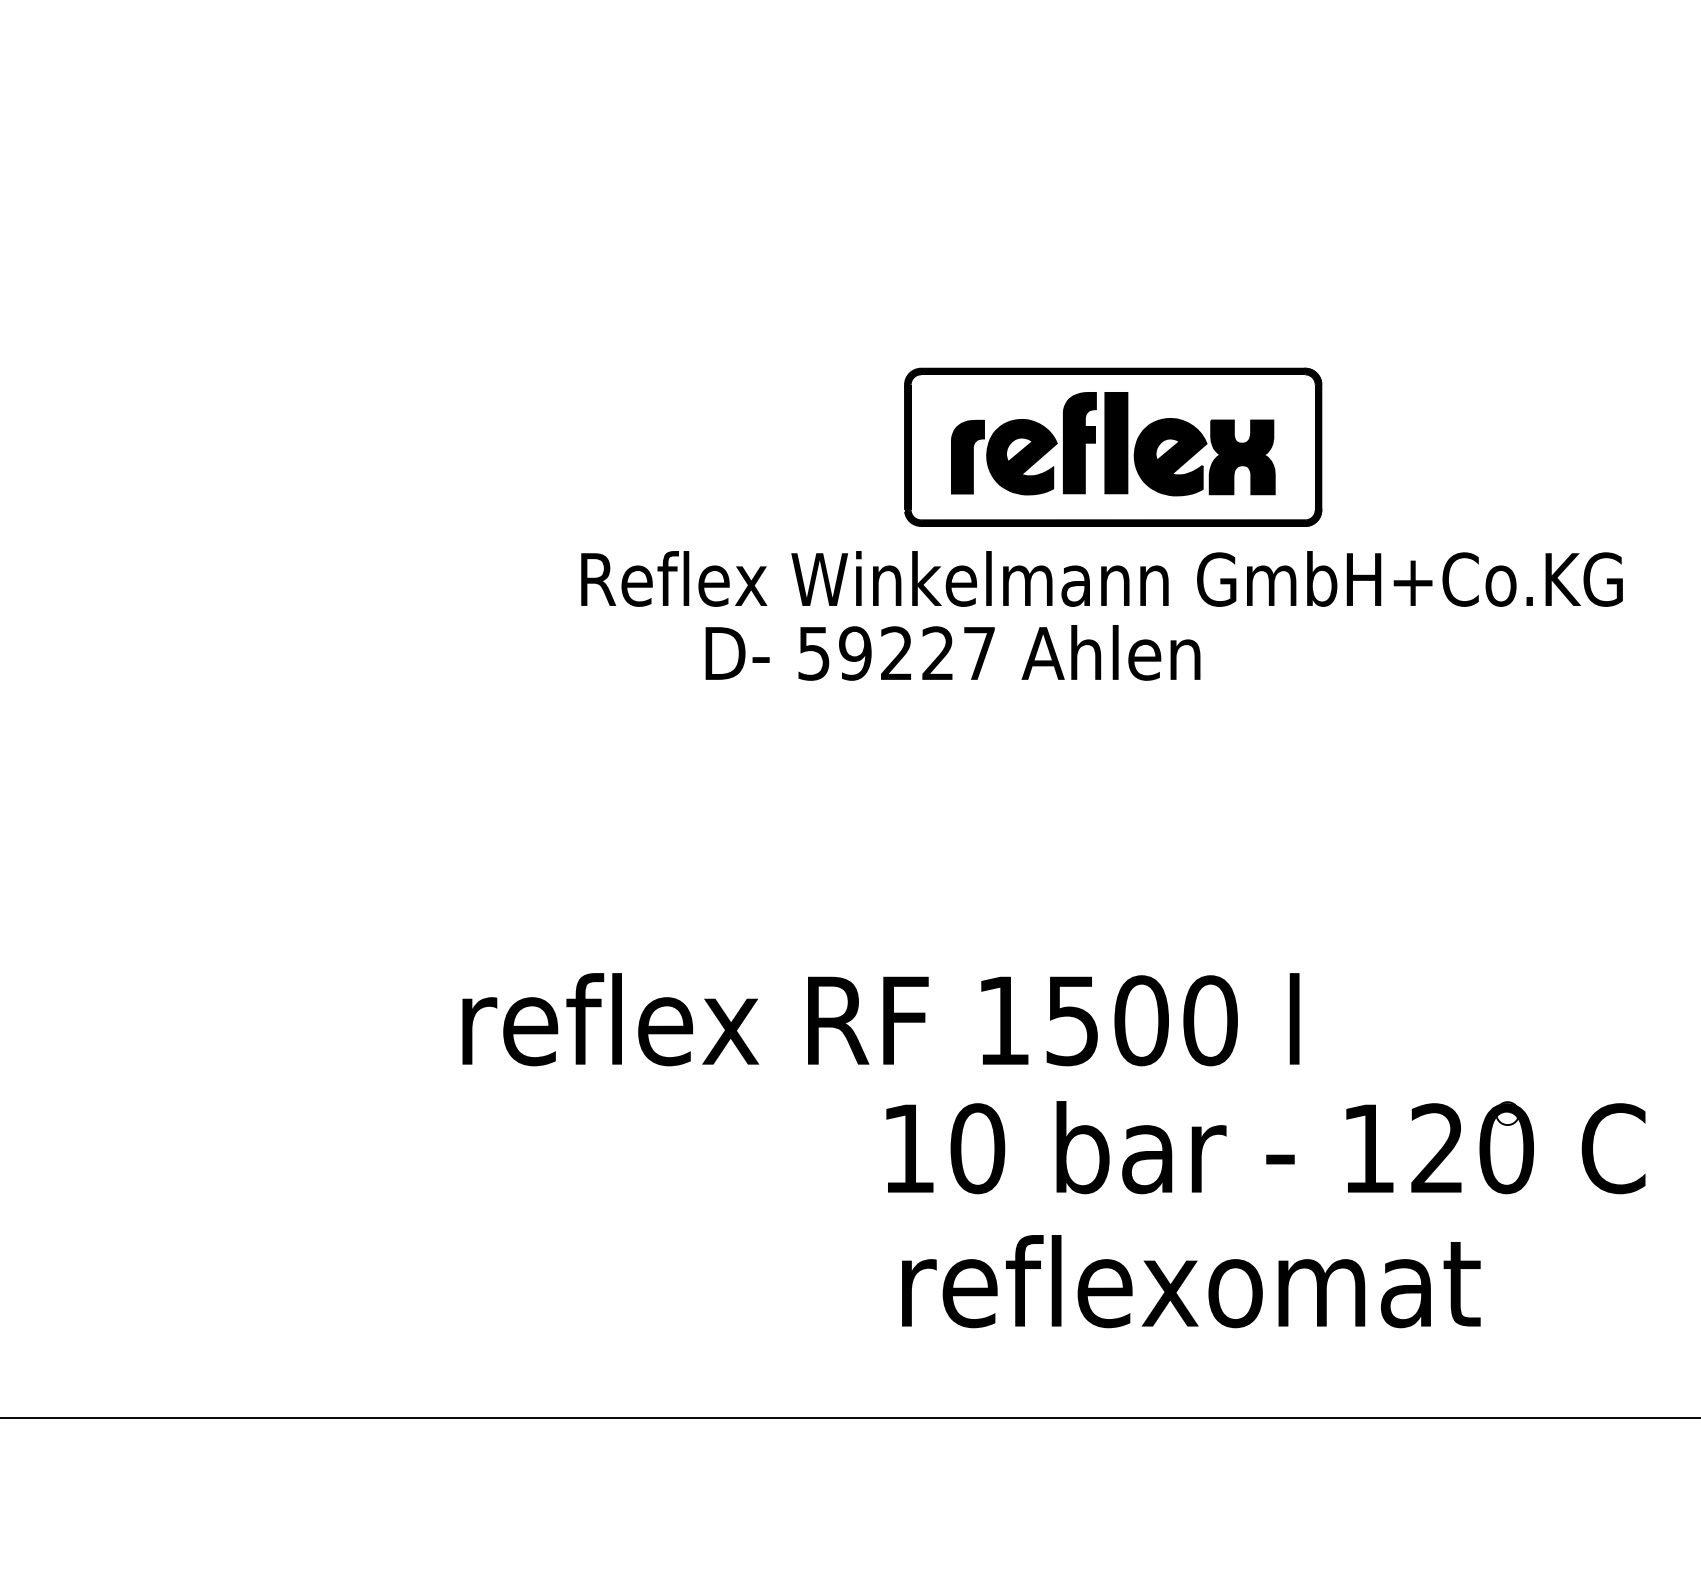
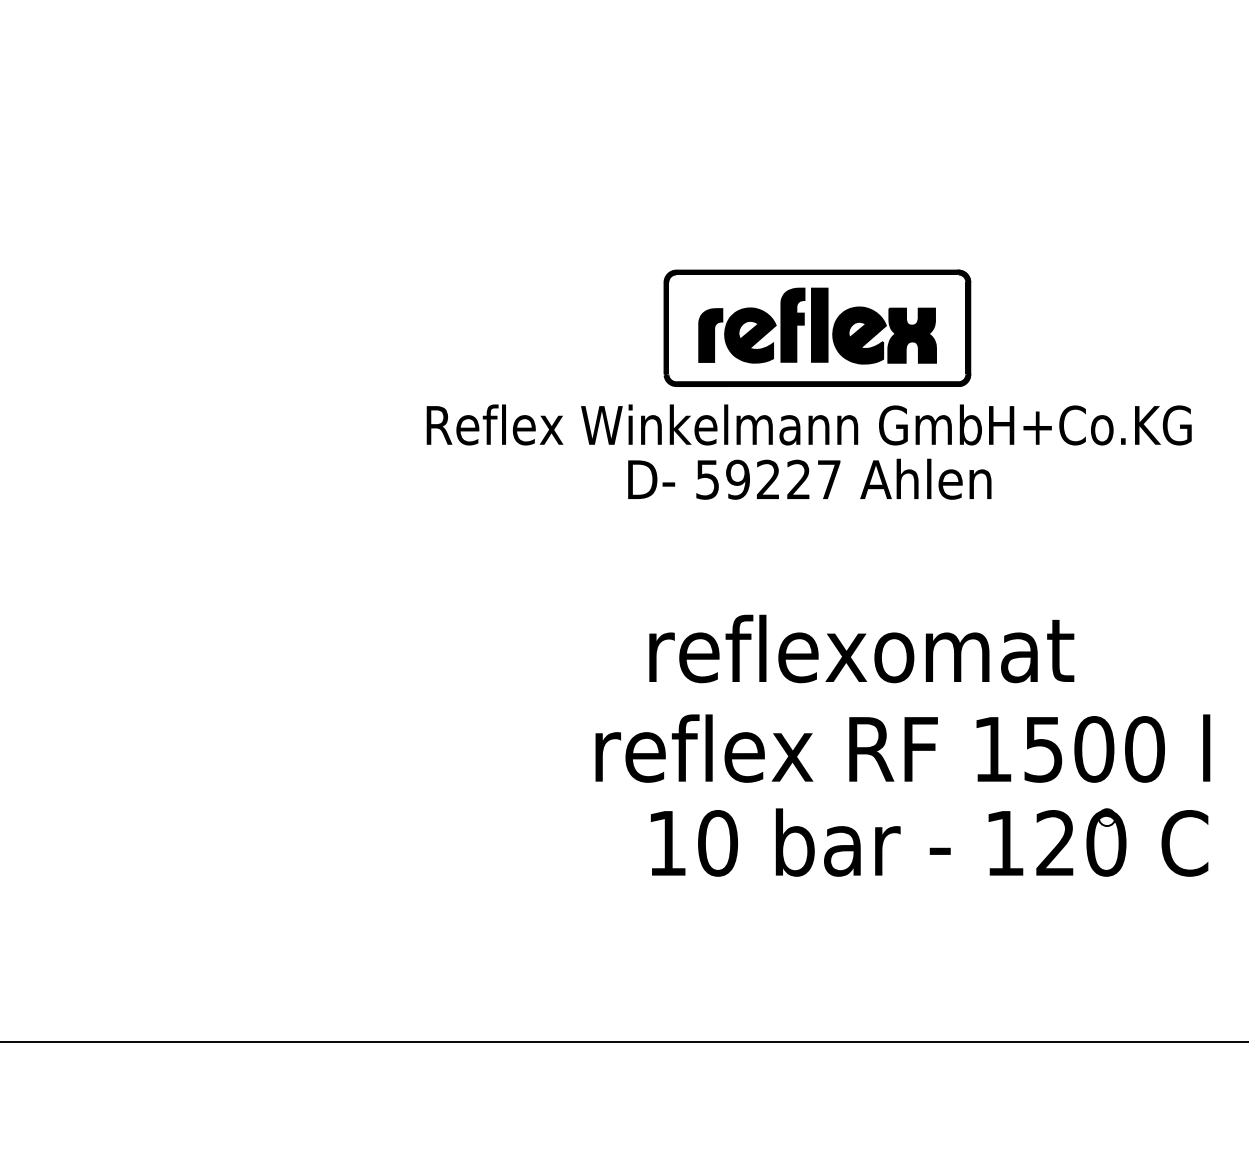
text: (952, 651) -> (809, 478), moved
text: (880, 1019) -> (902, 748), moved
text: (1190, 1280) -> (861, 648), moved

